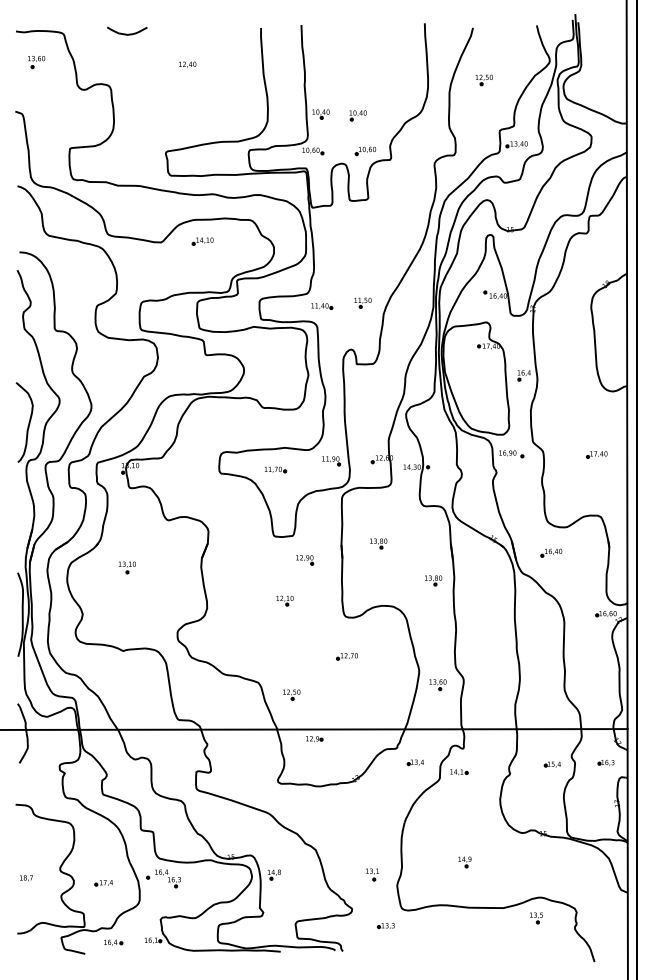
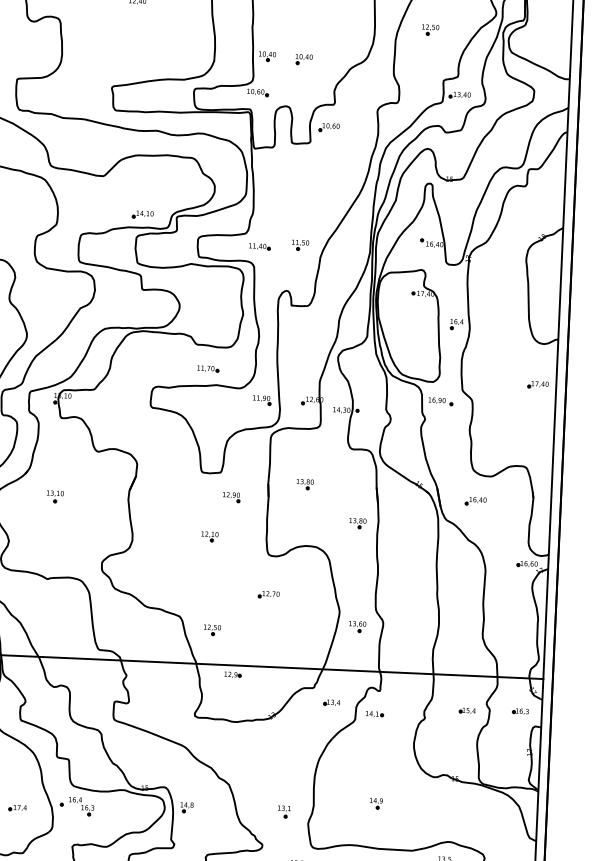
part: (365, 151) -> (329, 127), moved
part: (202, 241) -> (142, 214), moved
part: (596, 454) -> (537, 384), moved
part: (275, 469) -> (208, 368), moved

